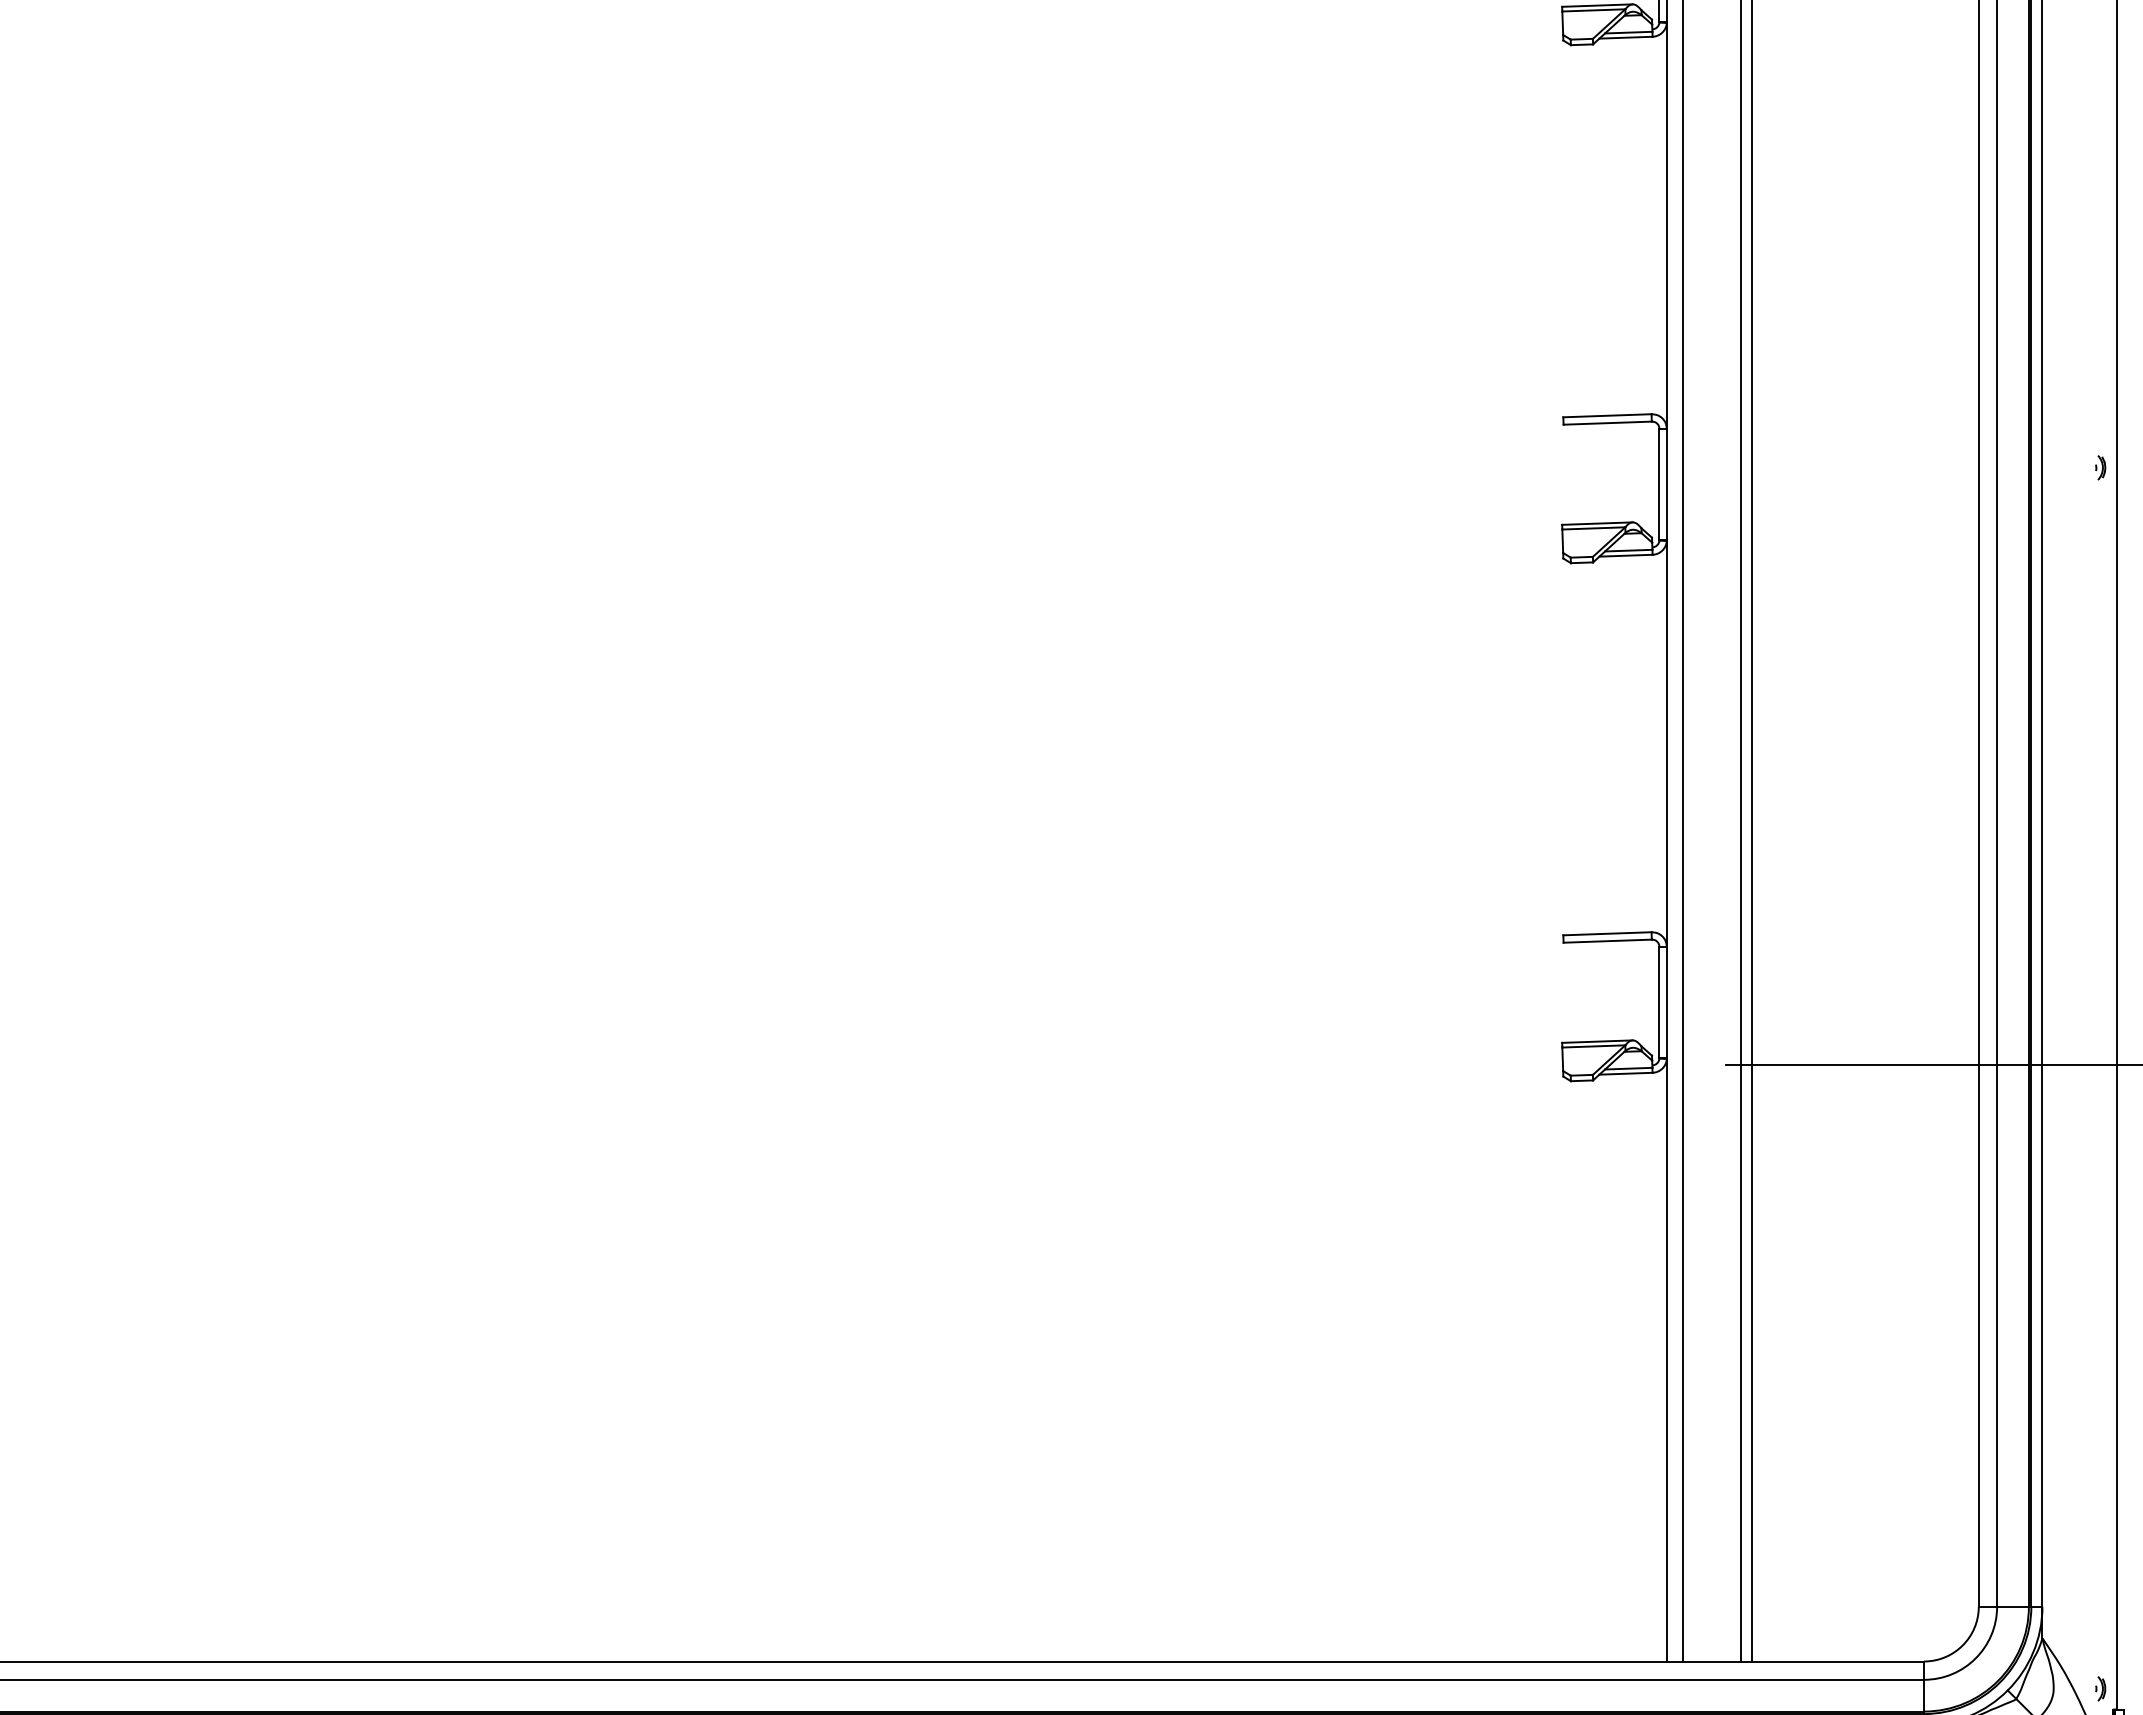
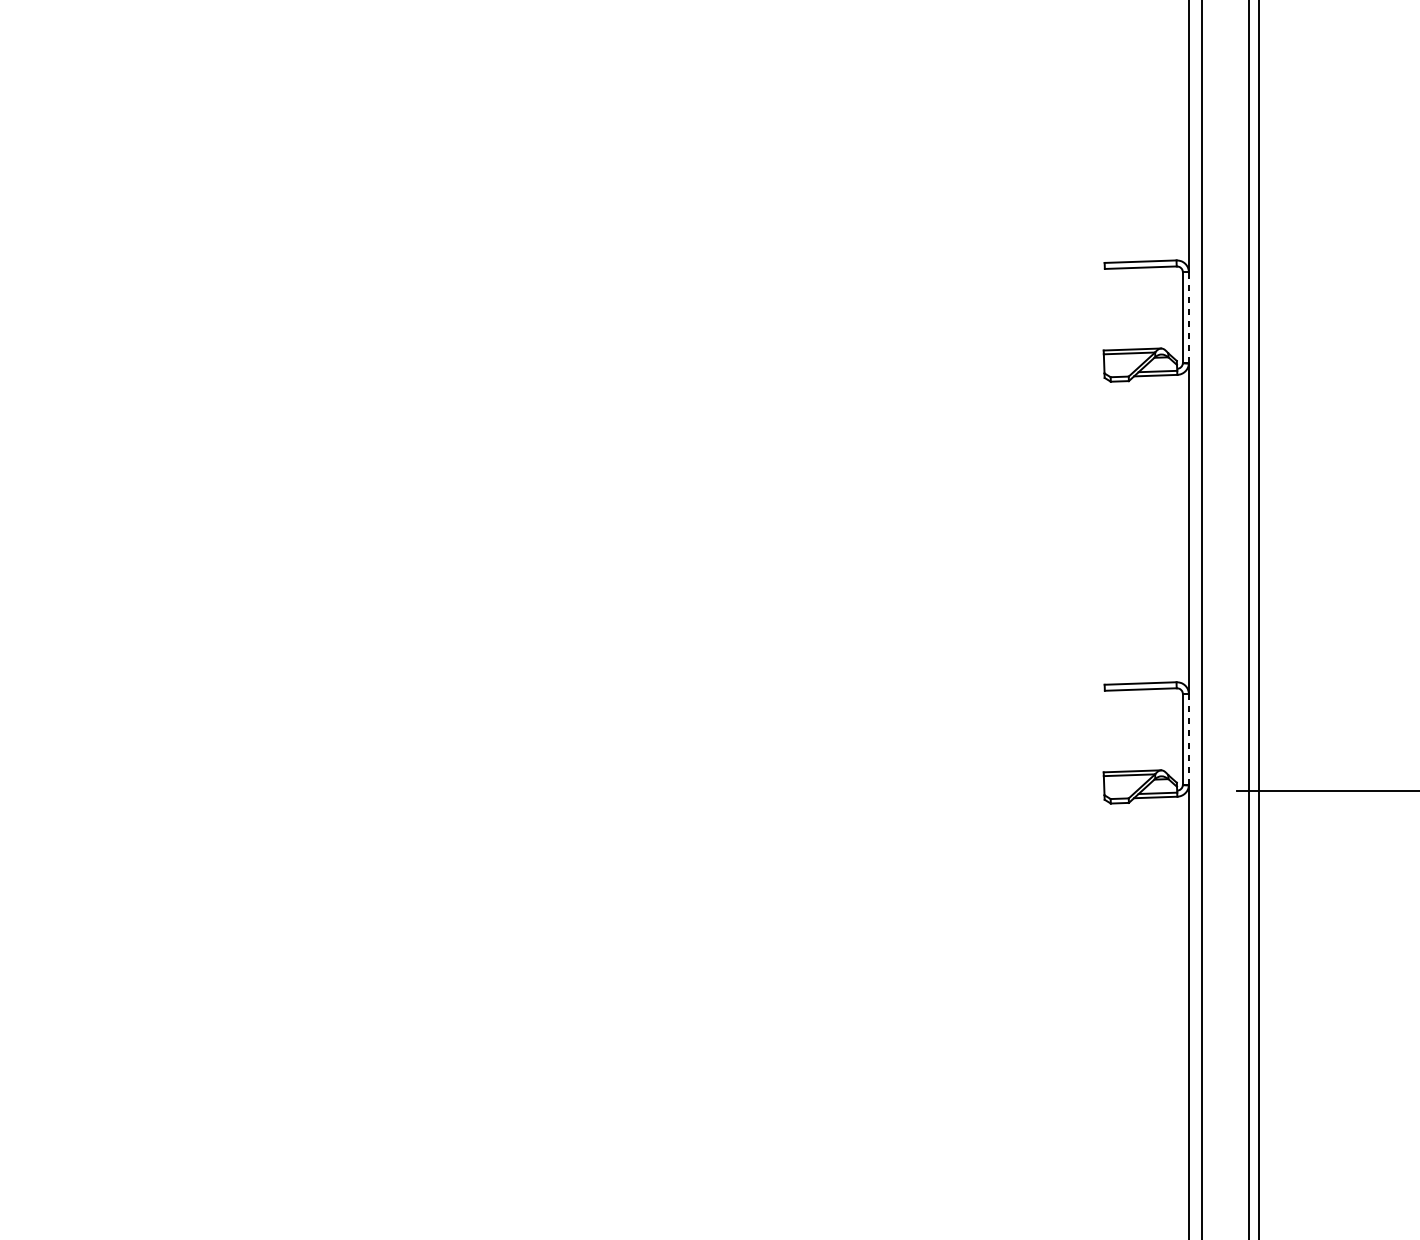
line: (1666, 485) -> (1188, 318), solid -> dashed
line: (1666, 1003) -> (1188, 740), solid -> dashed

